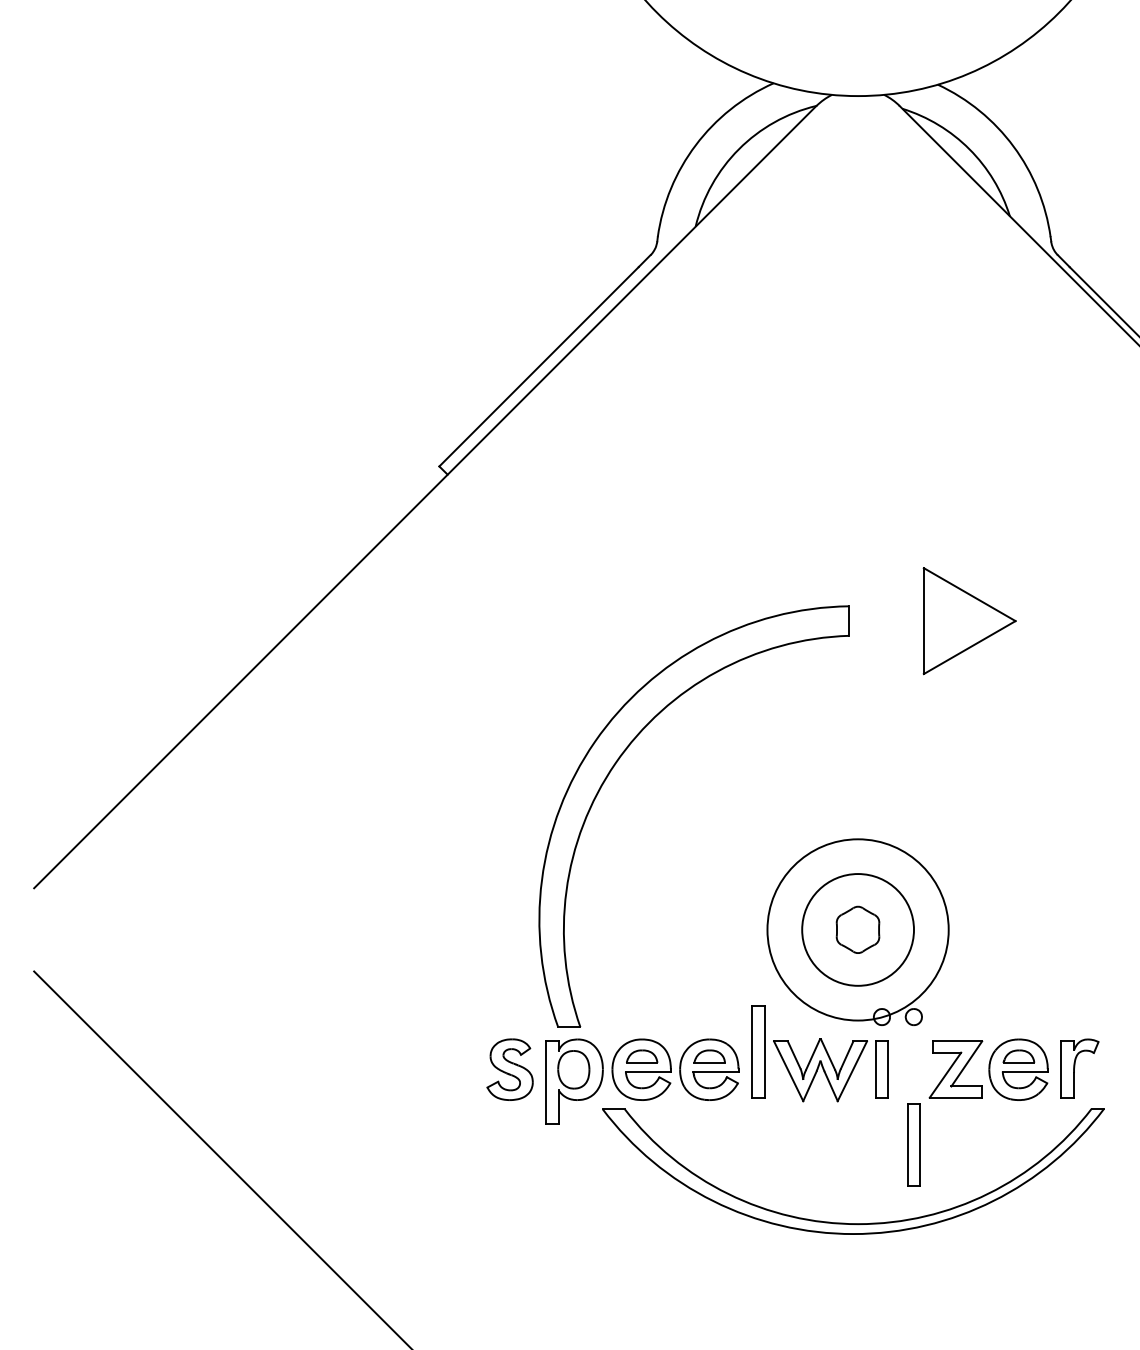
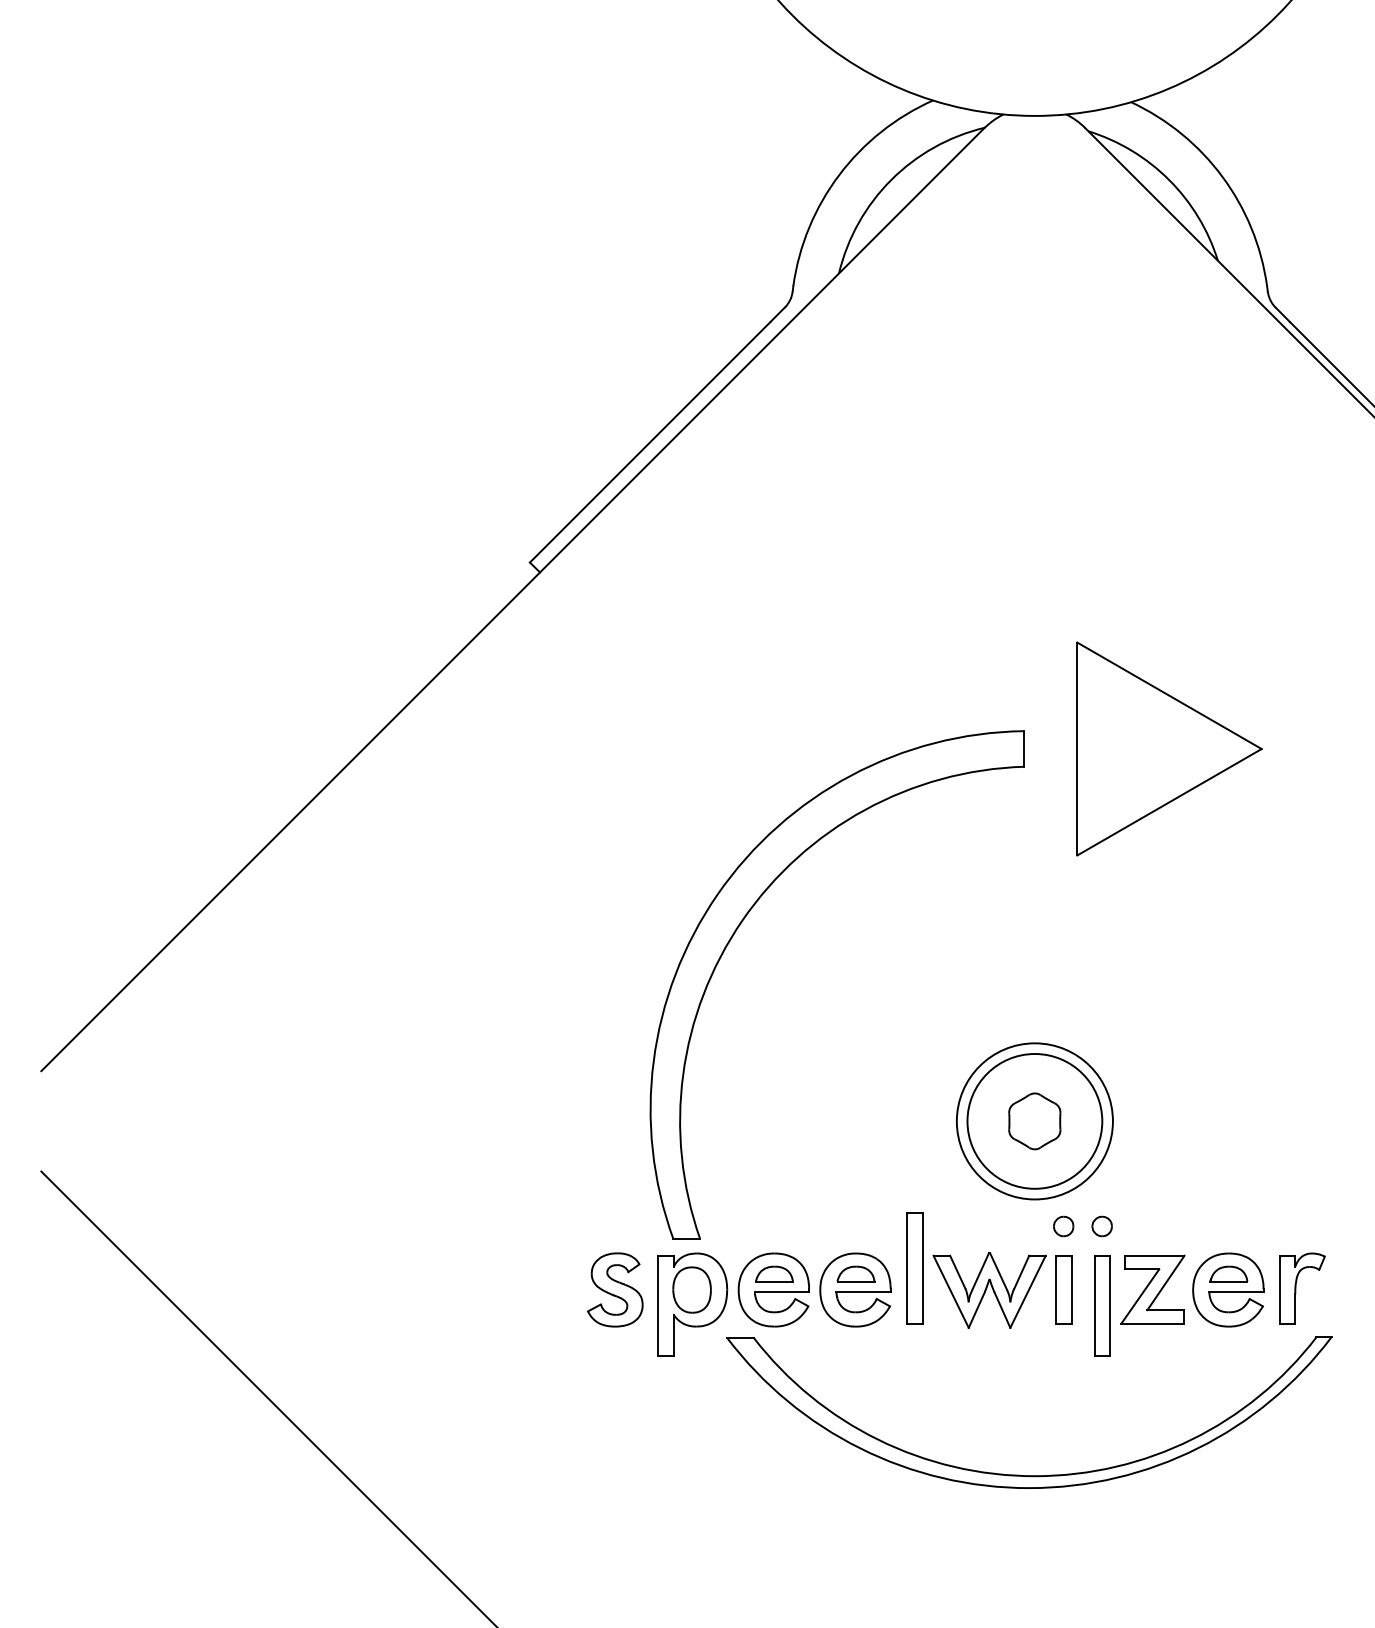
part: (969, 620) -> (1169, 748), size x1.67
circle: (857, 930) -> (1034, 1121), size x0.71
part: (914, 1144) -> (1102, 1305), moved

